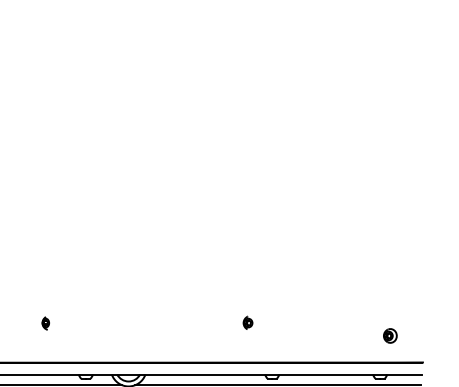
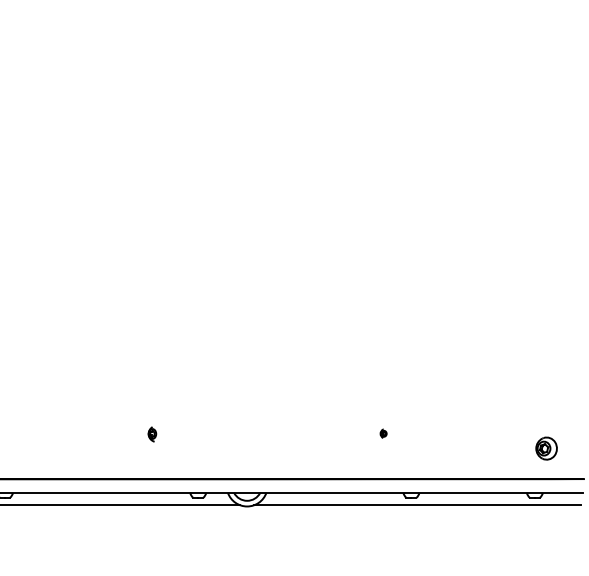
part: (247, 322) -> (383, 433), size x0.6
part: (390, 335) -> (546, 448), size x1.4

